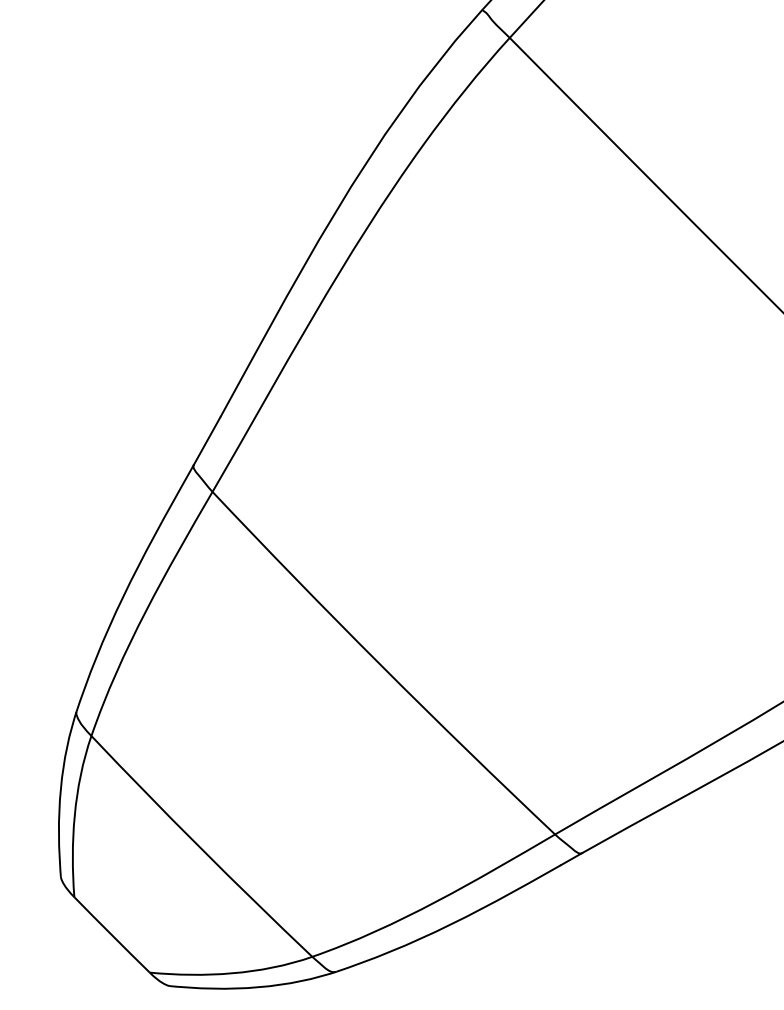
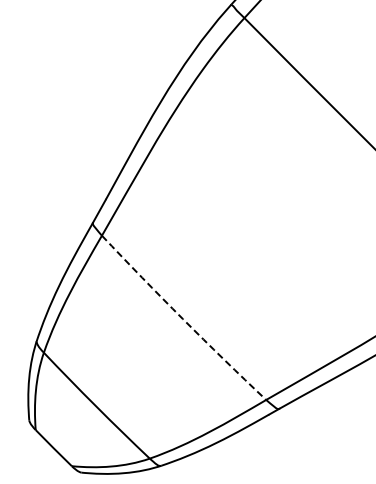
arc: (380, 666) -> (182, 319), solid -> dashed

